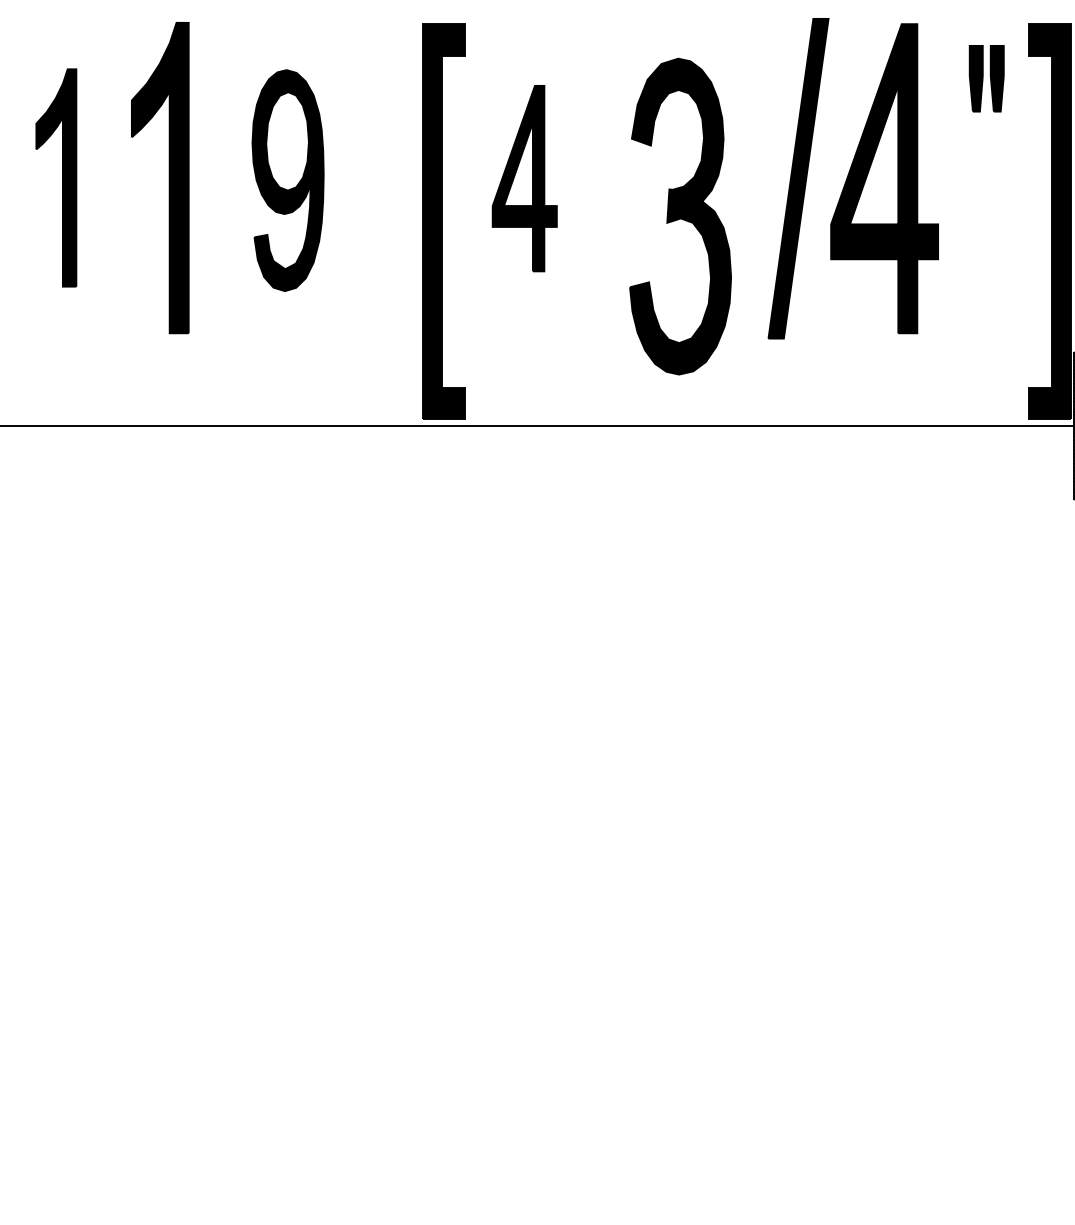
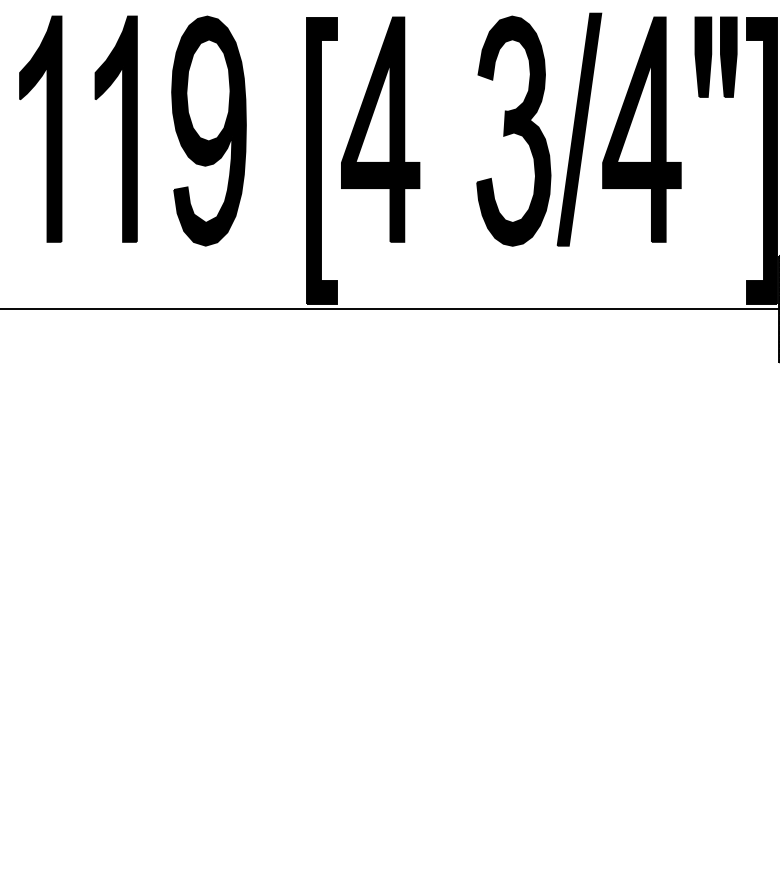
part: (986, 77) -> (715, 56), size x1.67
part: (55, 177) -> (40, 128), size x1.43
part: (524, 178) -> (380, 129), size x1.67
part: (287, 179) -> (208, 130), size x1.43
part: (680, 215) -> (513, 130), moved

